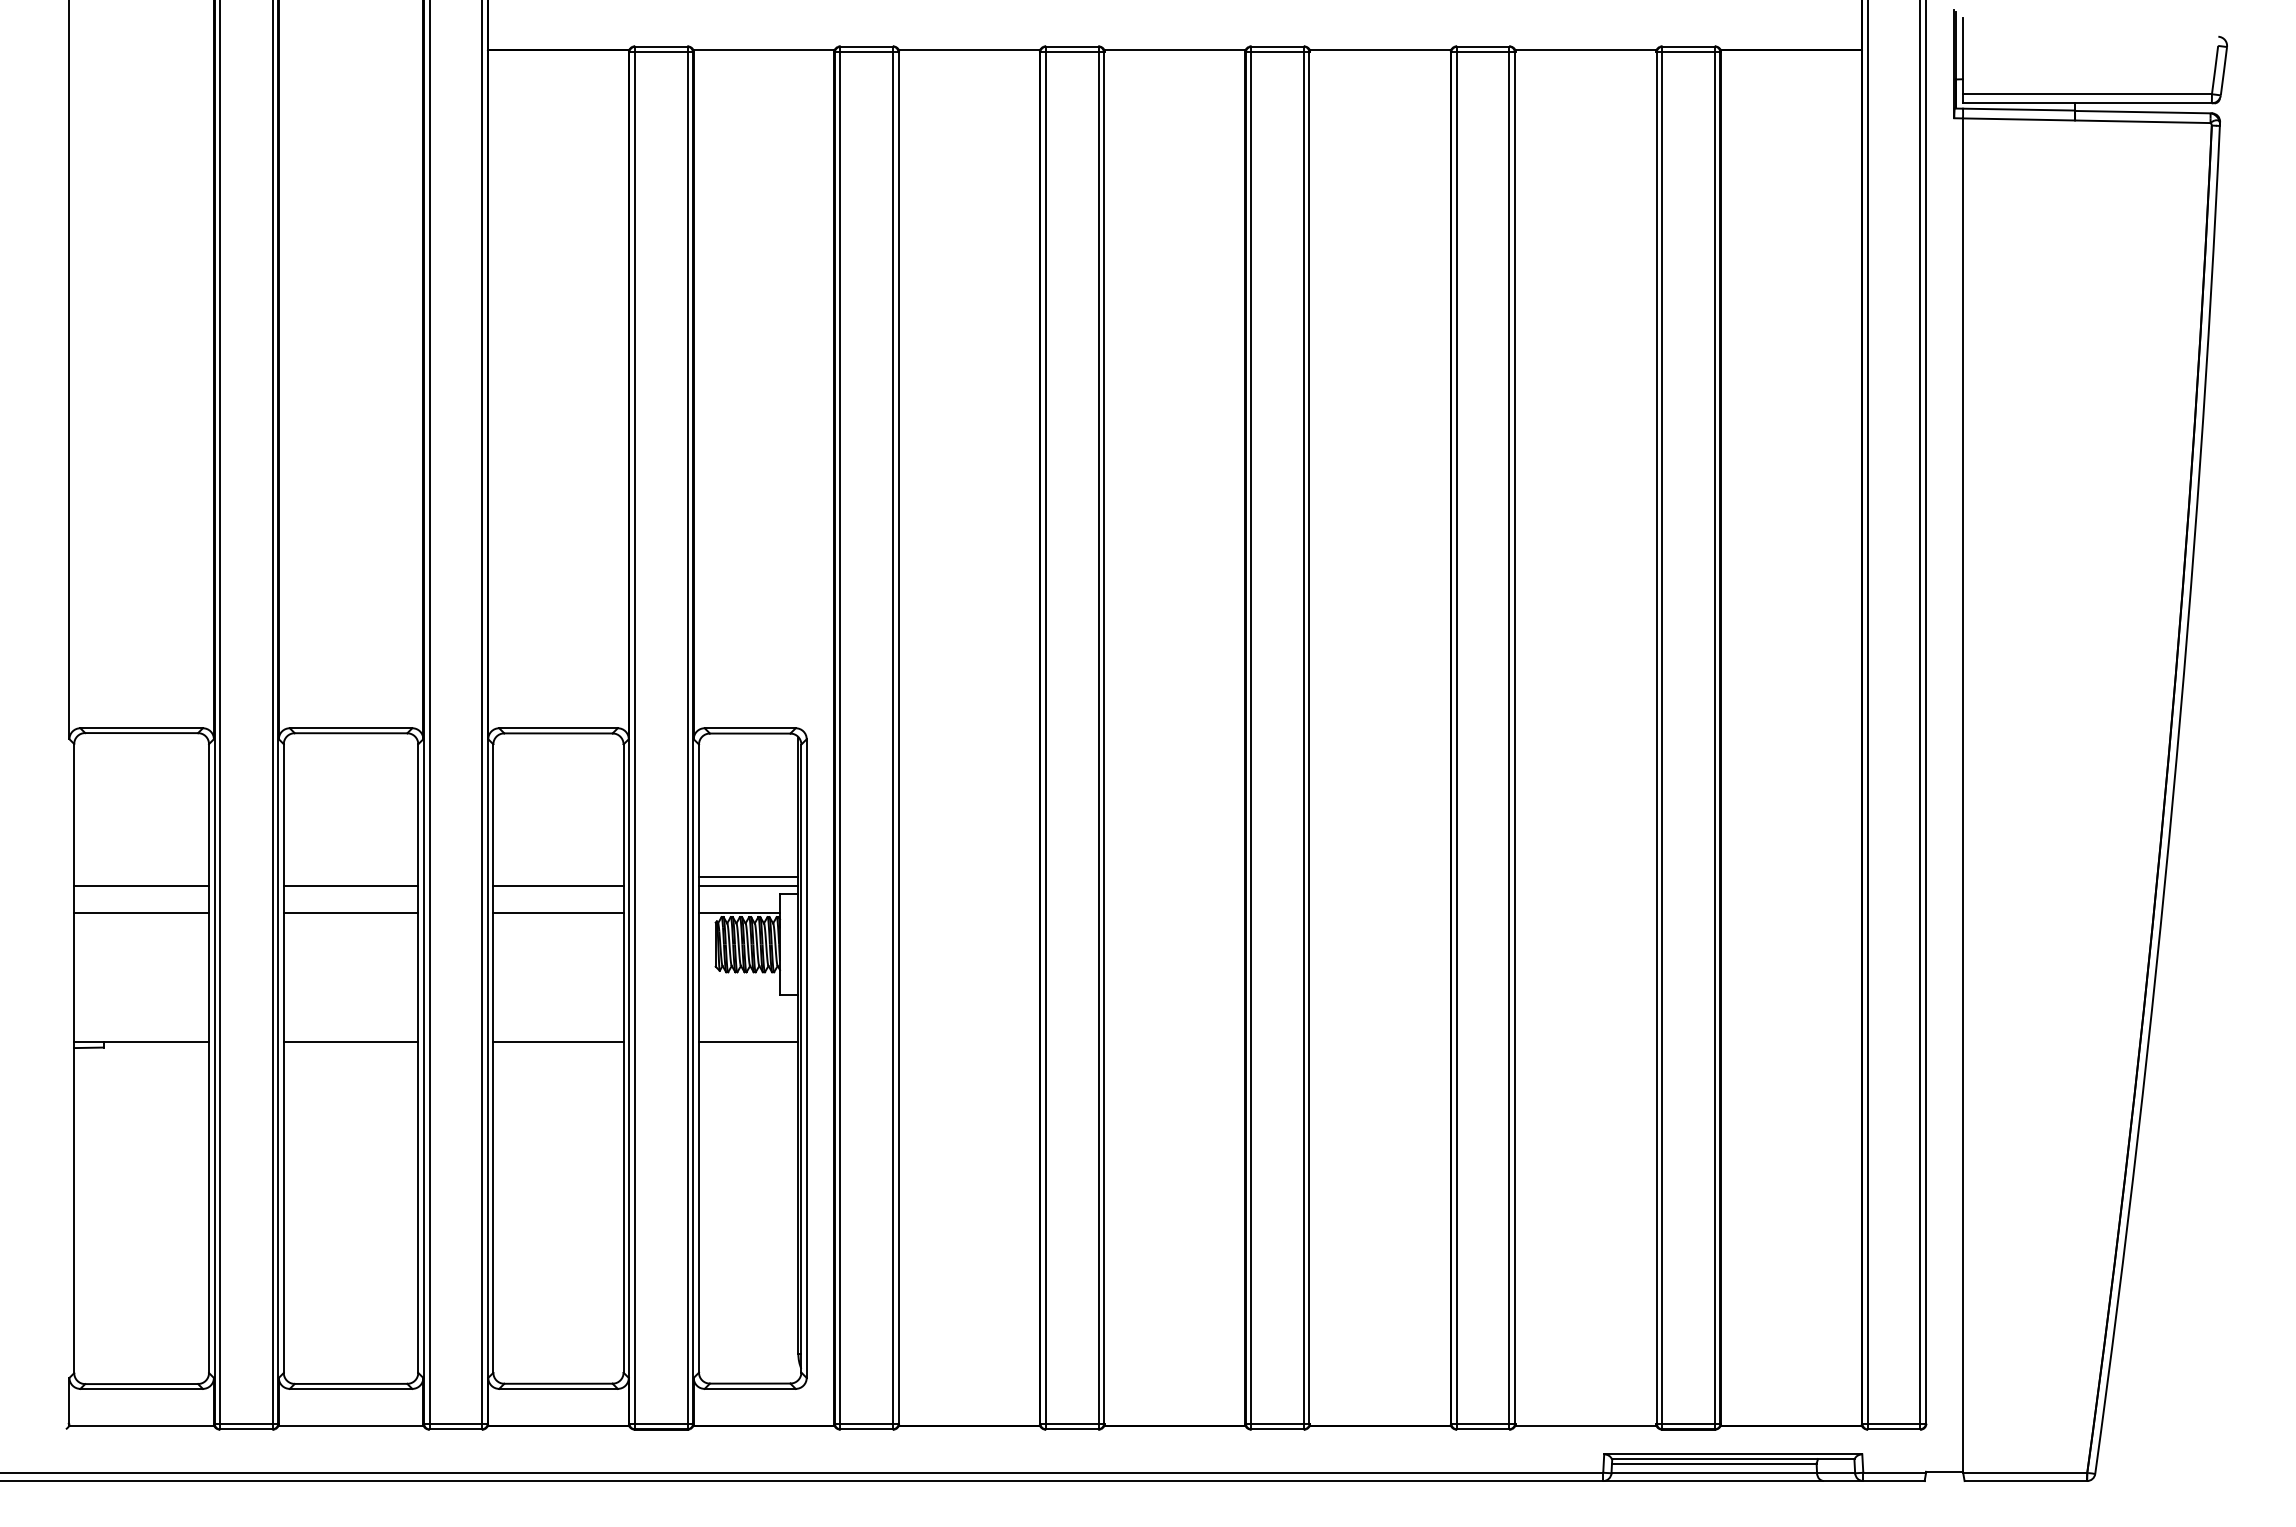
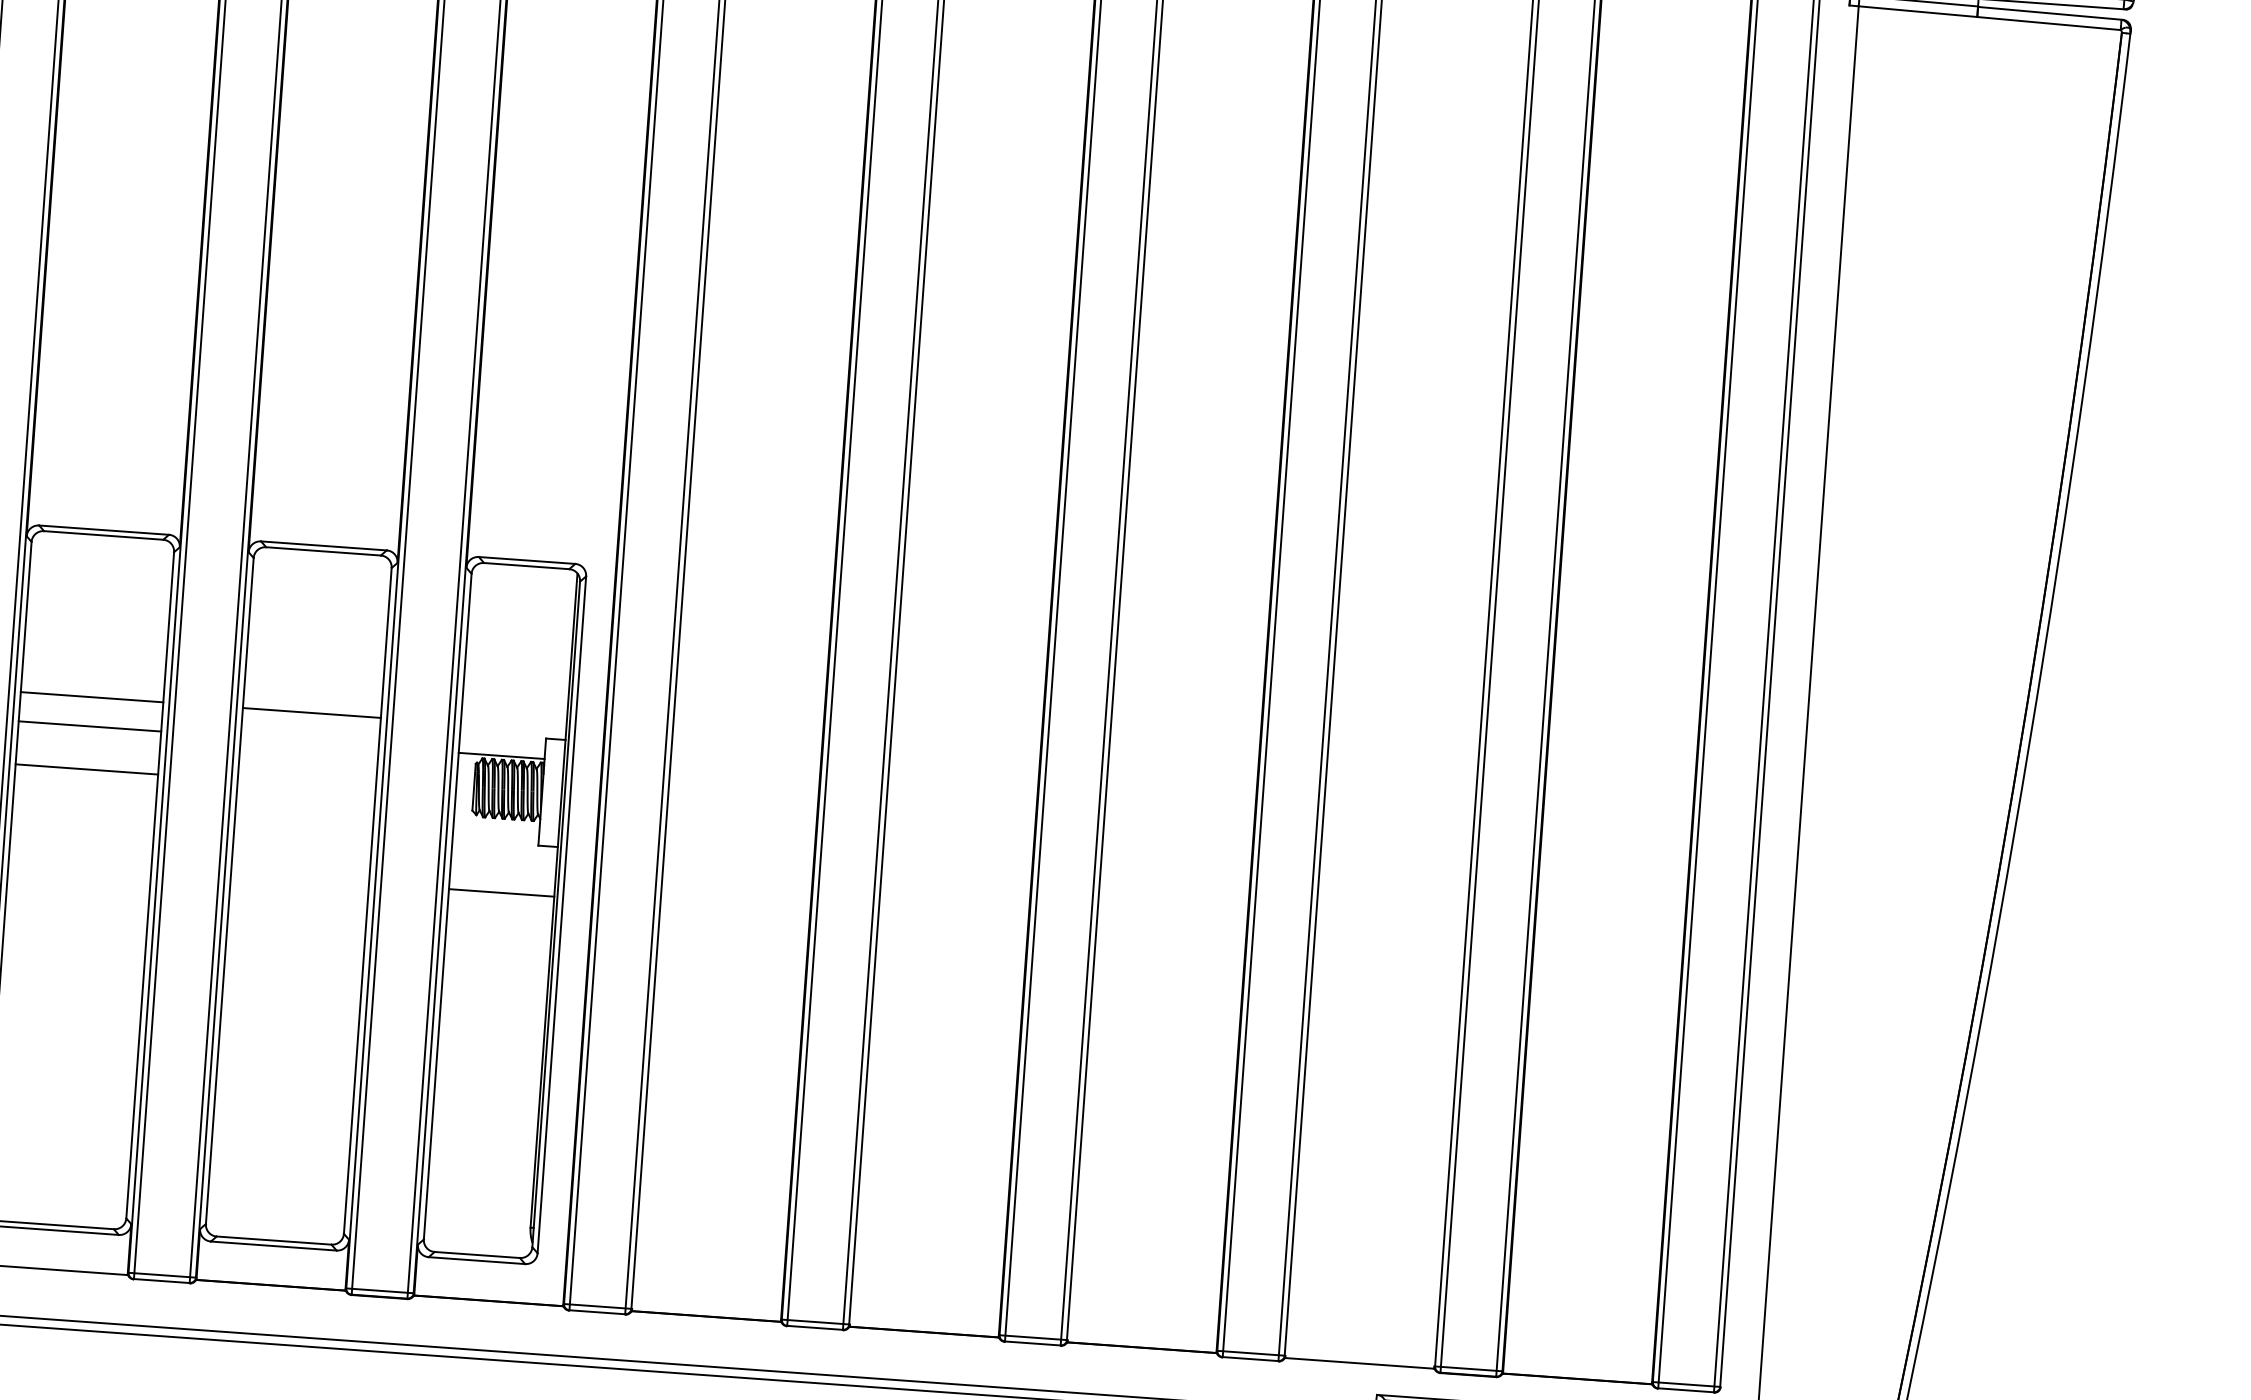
line: (748, 876) -> (514, 717), removed
line: (748, 885) -> (513, 726), removed
line: (558, 913) -> (309, 742), removed
line: (350, 1042) -> (86, 769), moved
line: (558, 1042) -> (300, 878), removed

